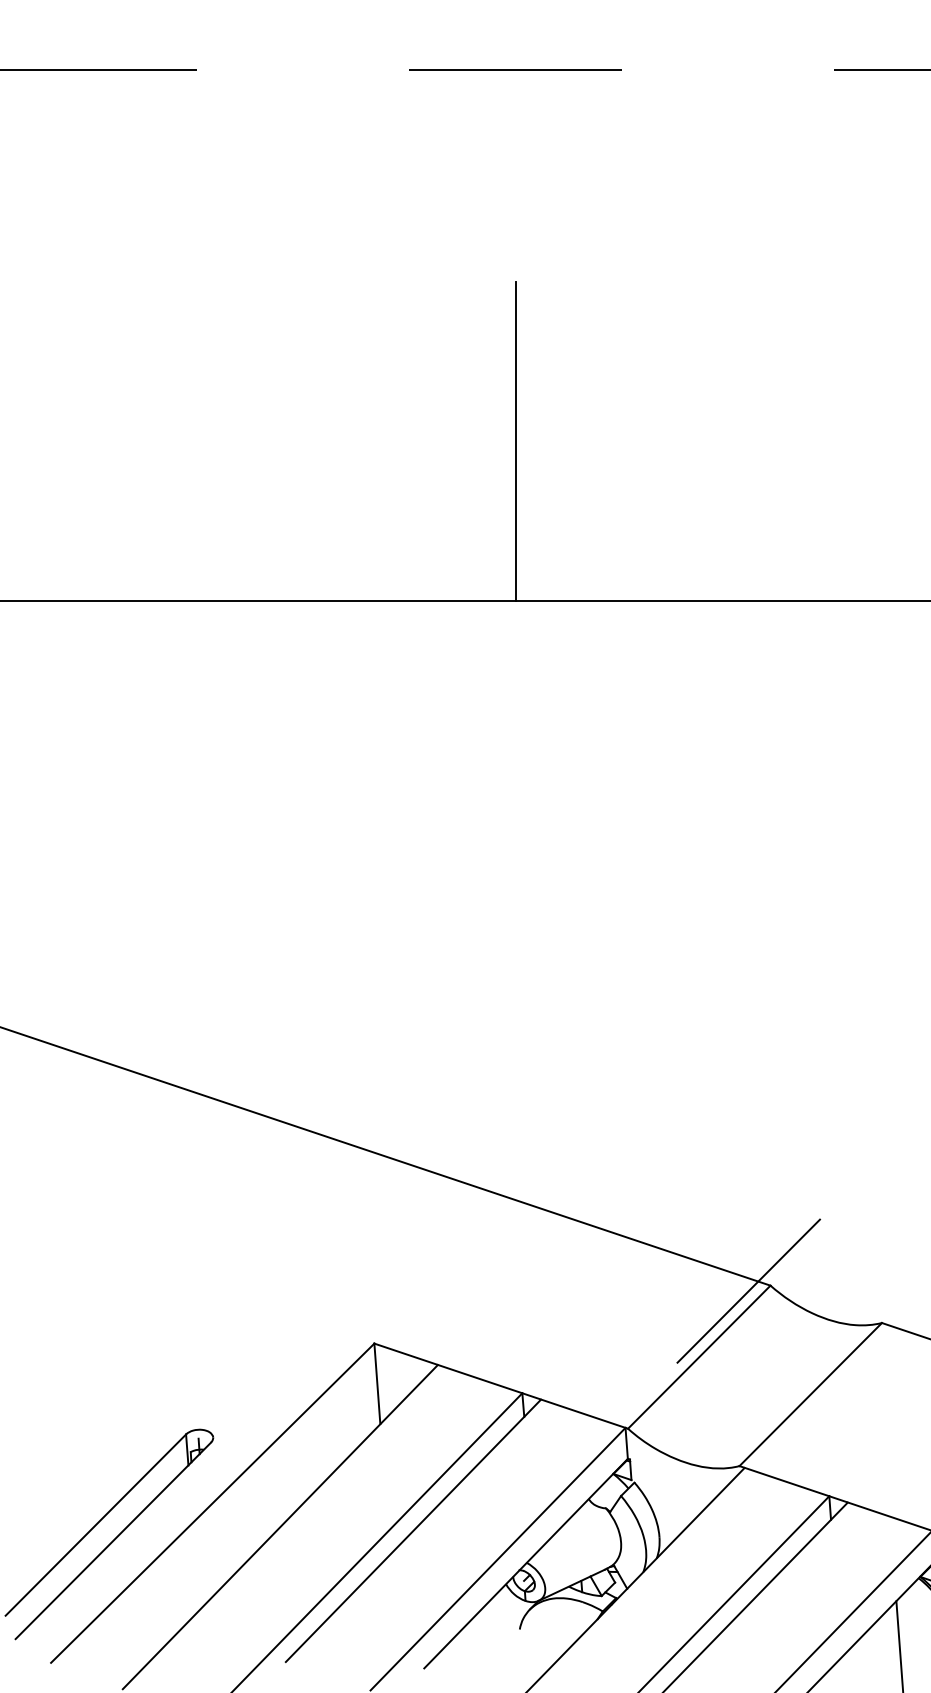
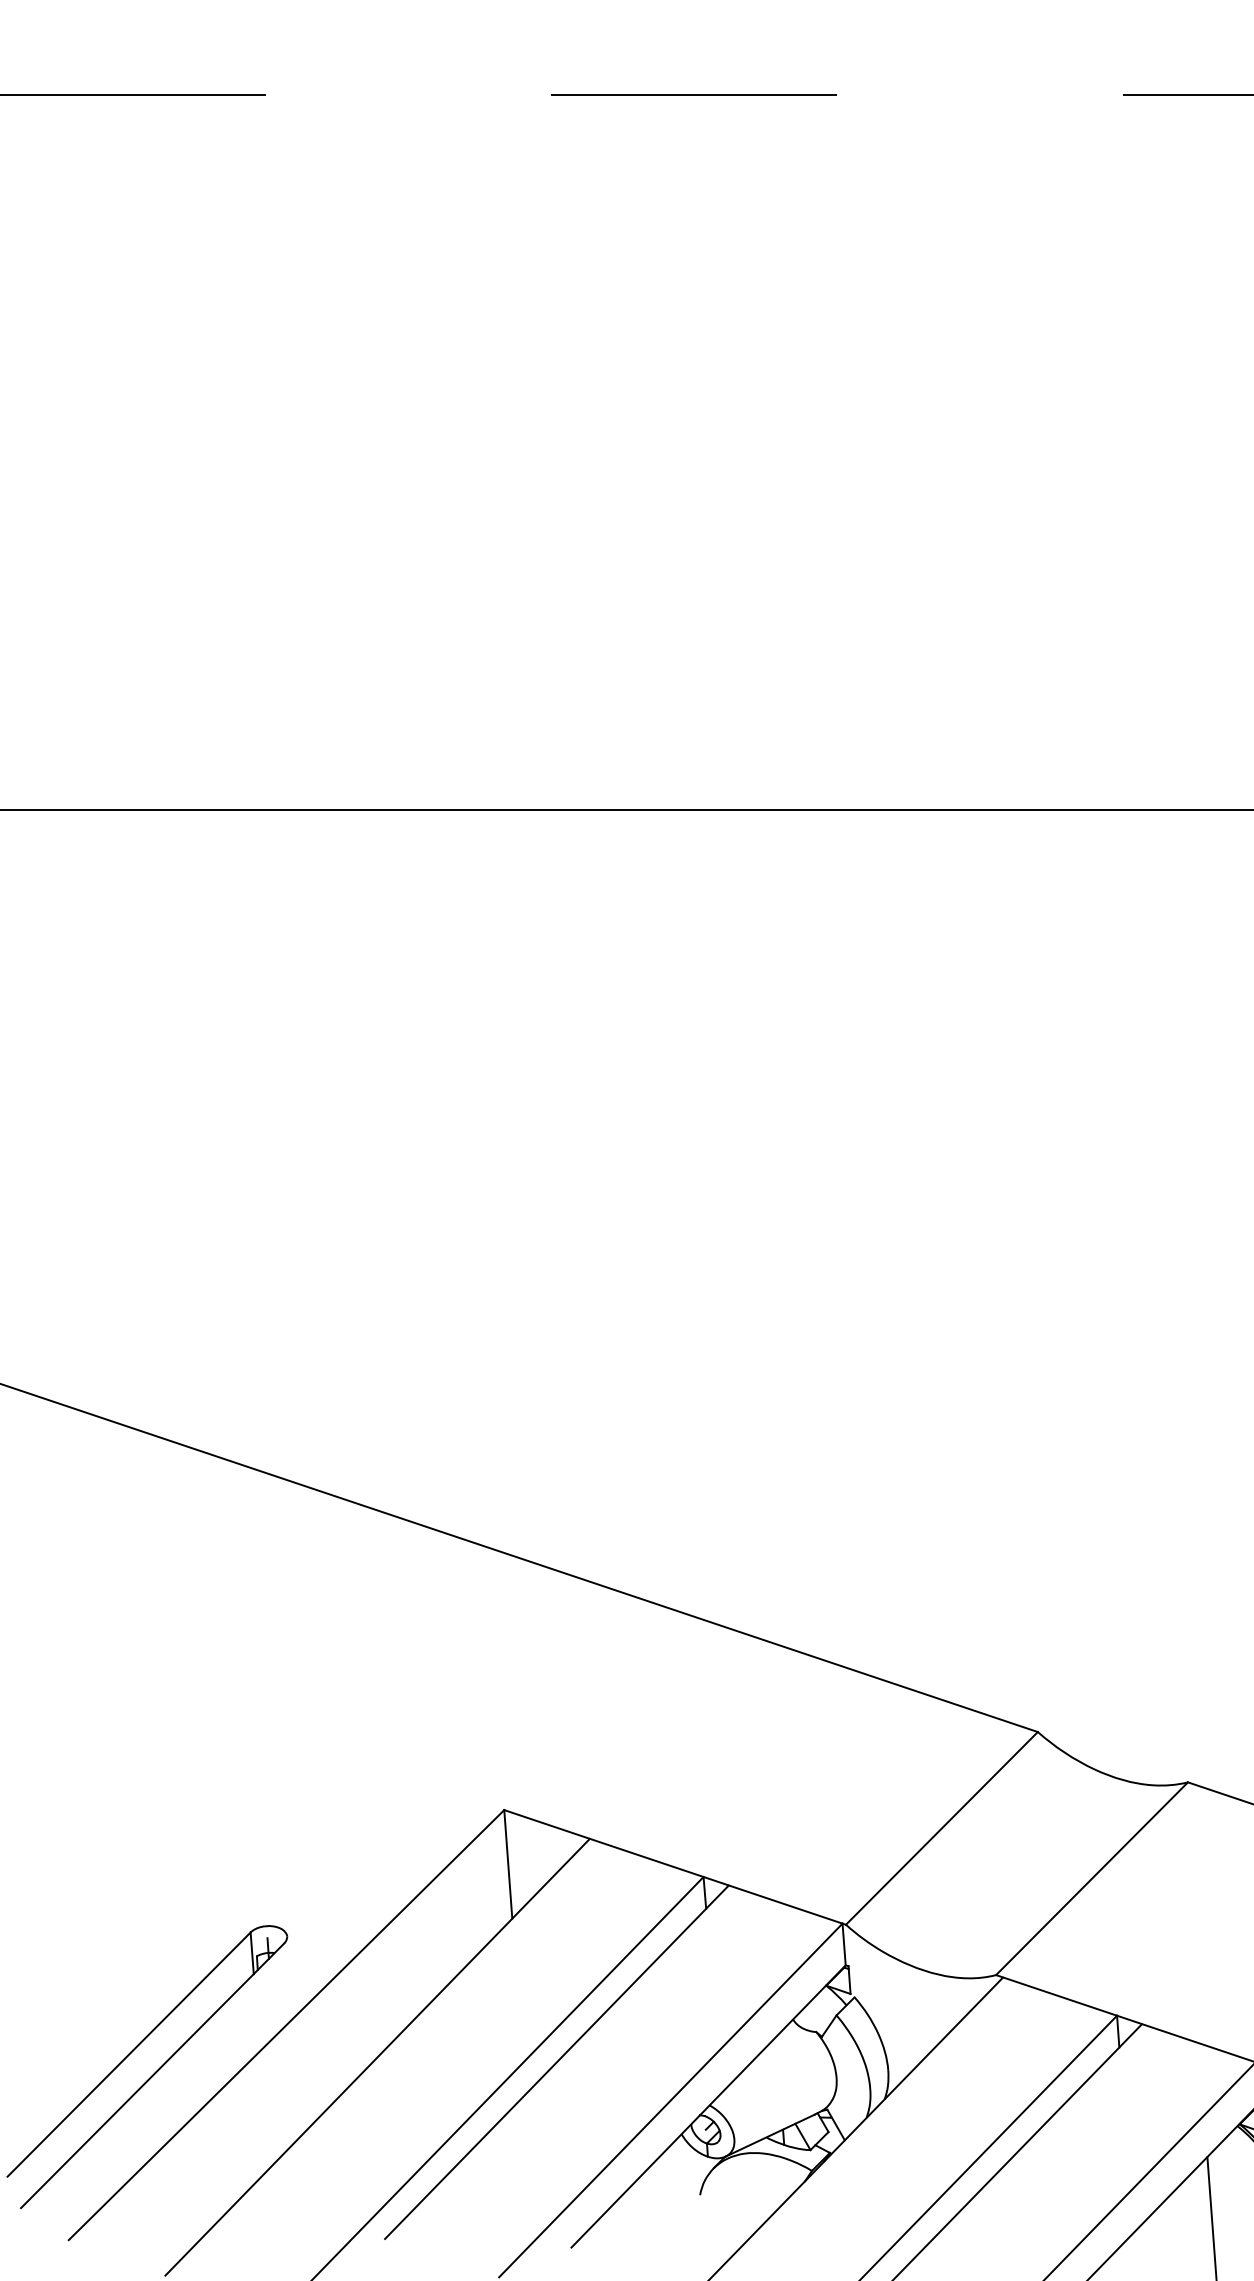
line: (515, 441) -> (694, 594), removed
line: (748, 1291) -> (1008, 1739), removed

